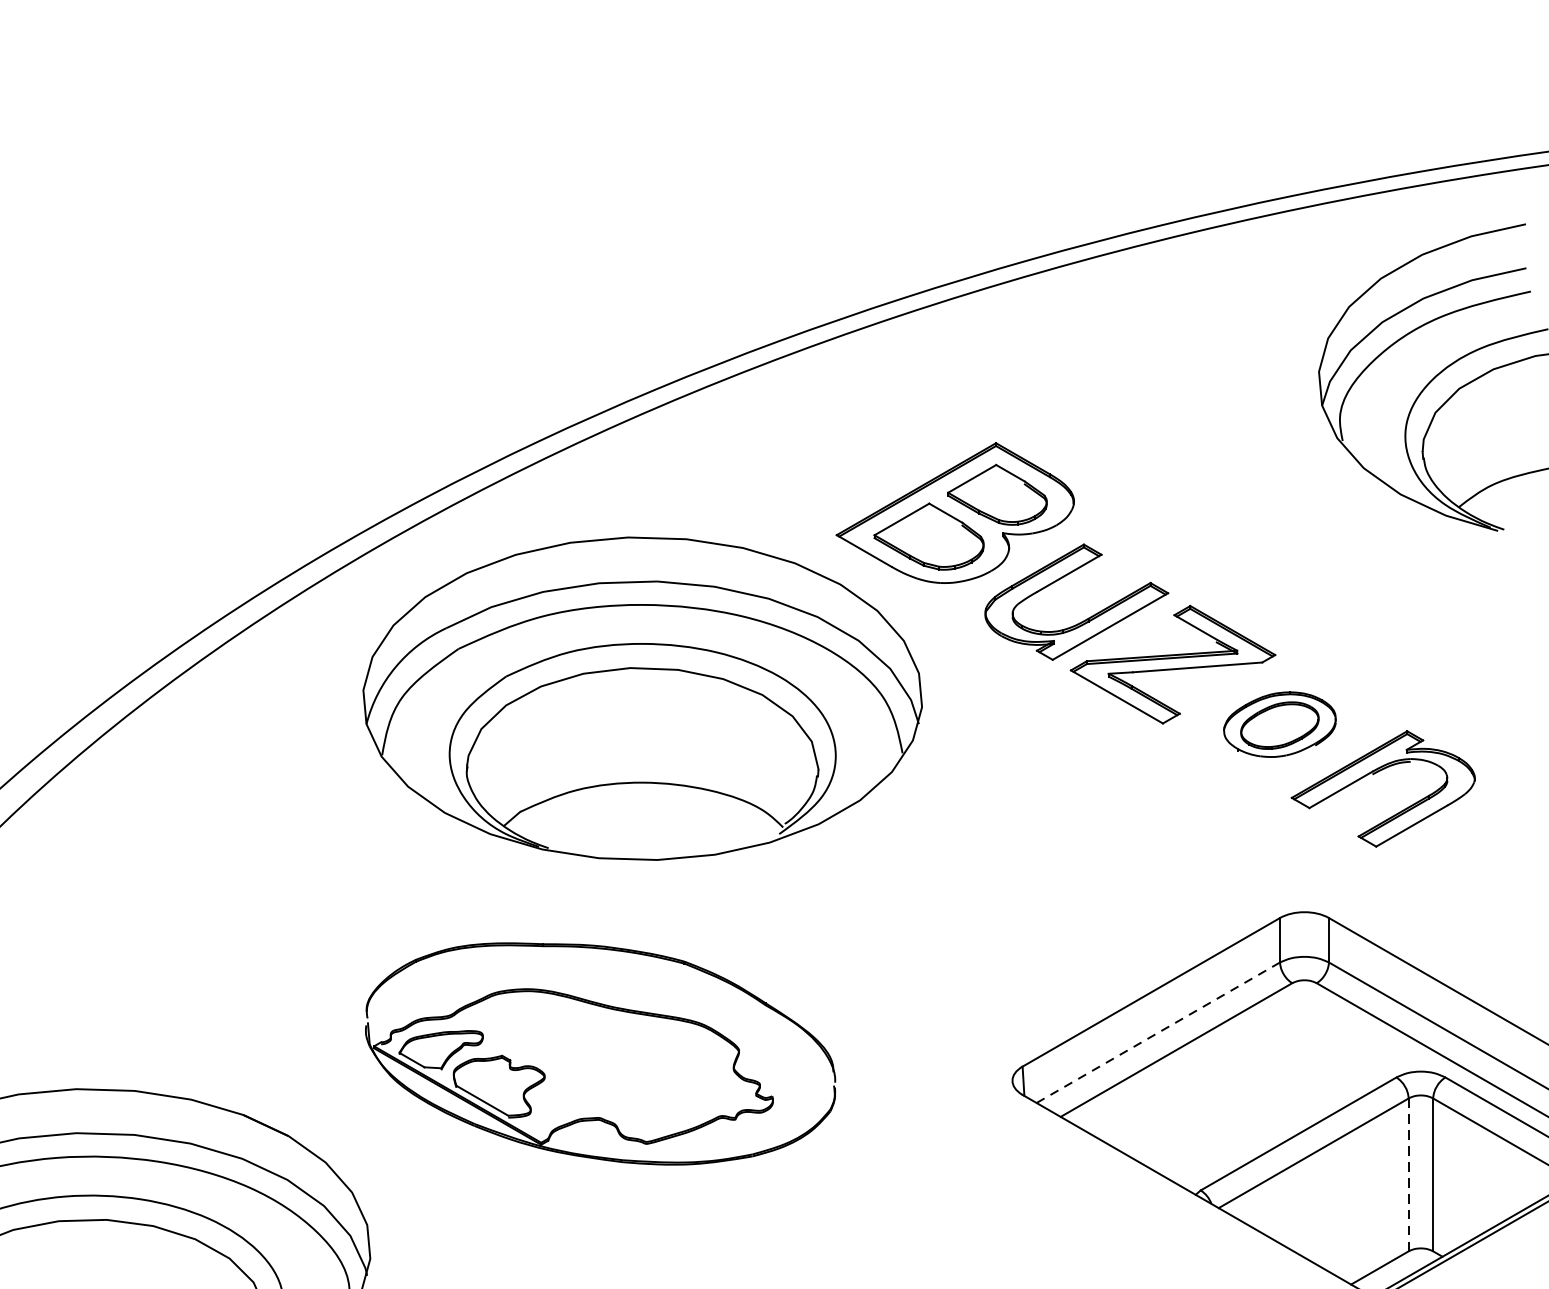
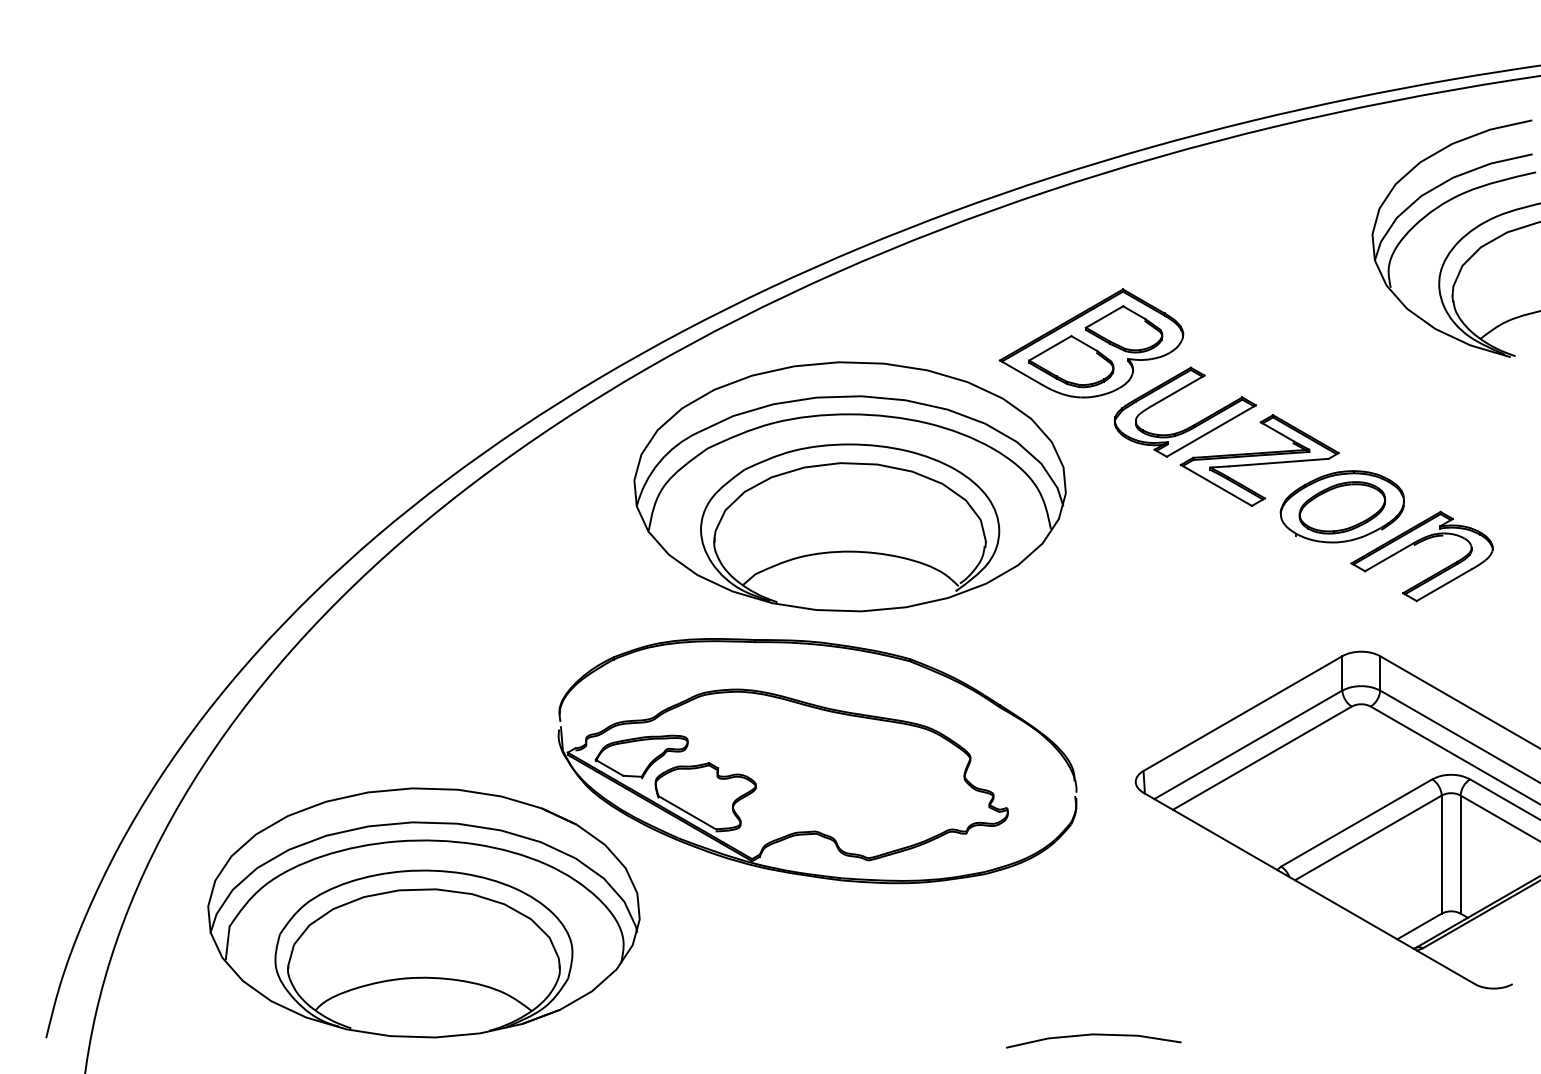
part: (1278, 724) -> (1341, 506), size x1.43
line: (1158, 1032) -> (1248, 744), dashed -> solid
part: (600, 1054) -> (817, 761), size x1.43
line: (1408, 1176) -> (1441, 855), dashed -> solid

